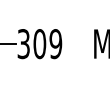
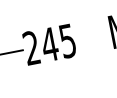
text: (39, 44) -> (49, 45), 309 -> 245

